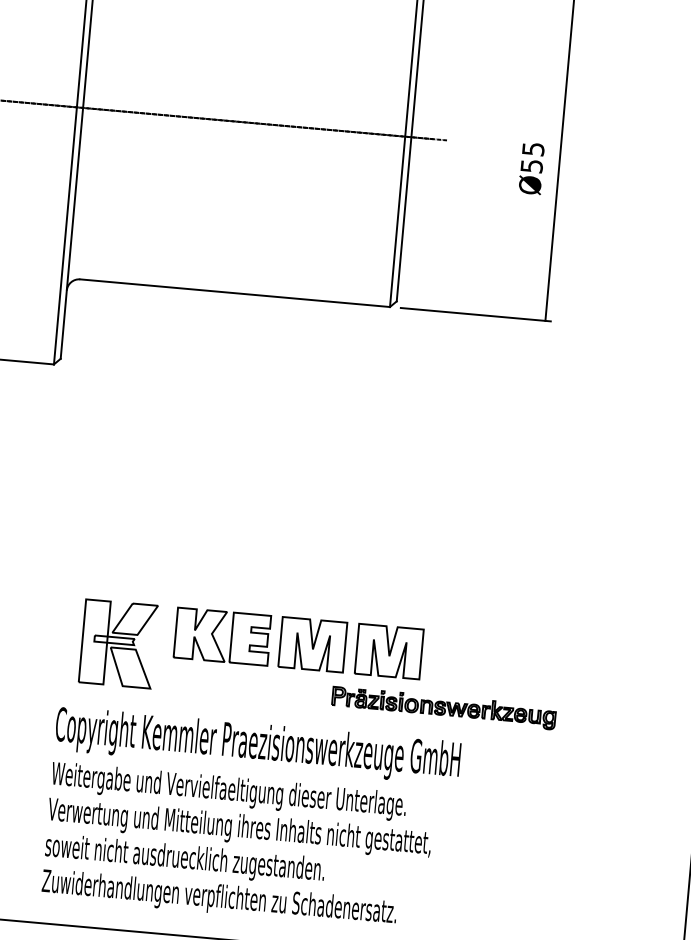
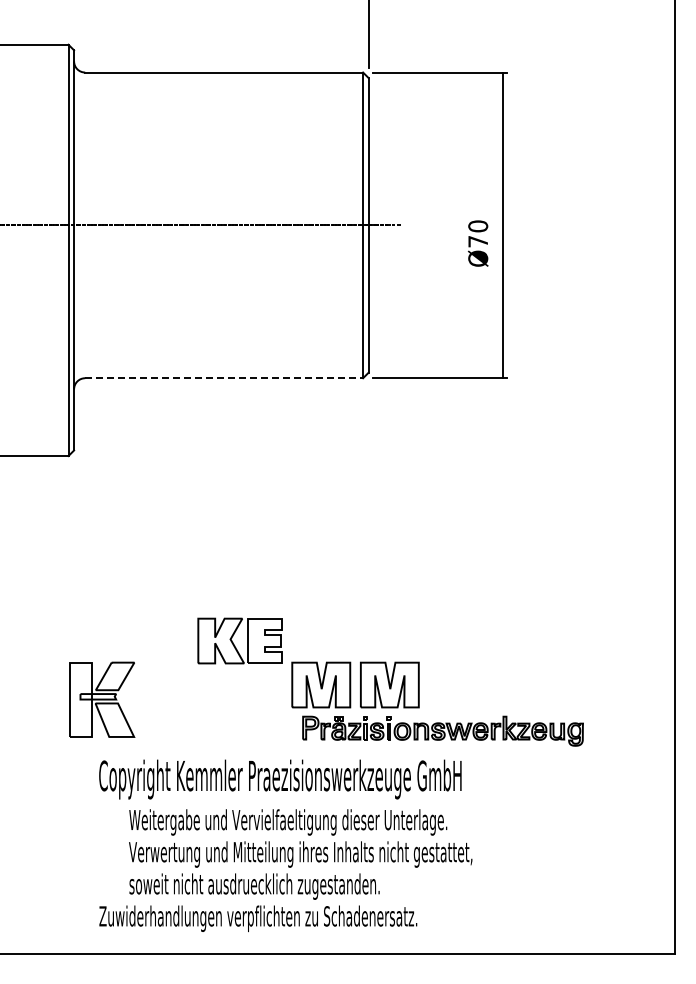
text: (532, 157) -> (478, 233), Ø55 -> Ø70
line: (235, 293) -> (224, 378), solid -> dashed
part: (214, 637) -> (233, 642), moved
part: (118, 643) -> (102, 699), moved
part: (443, 707) -> (442, 730), size x1.4
text: (239, 828) -> (300, 854), moved

